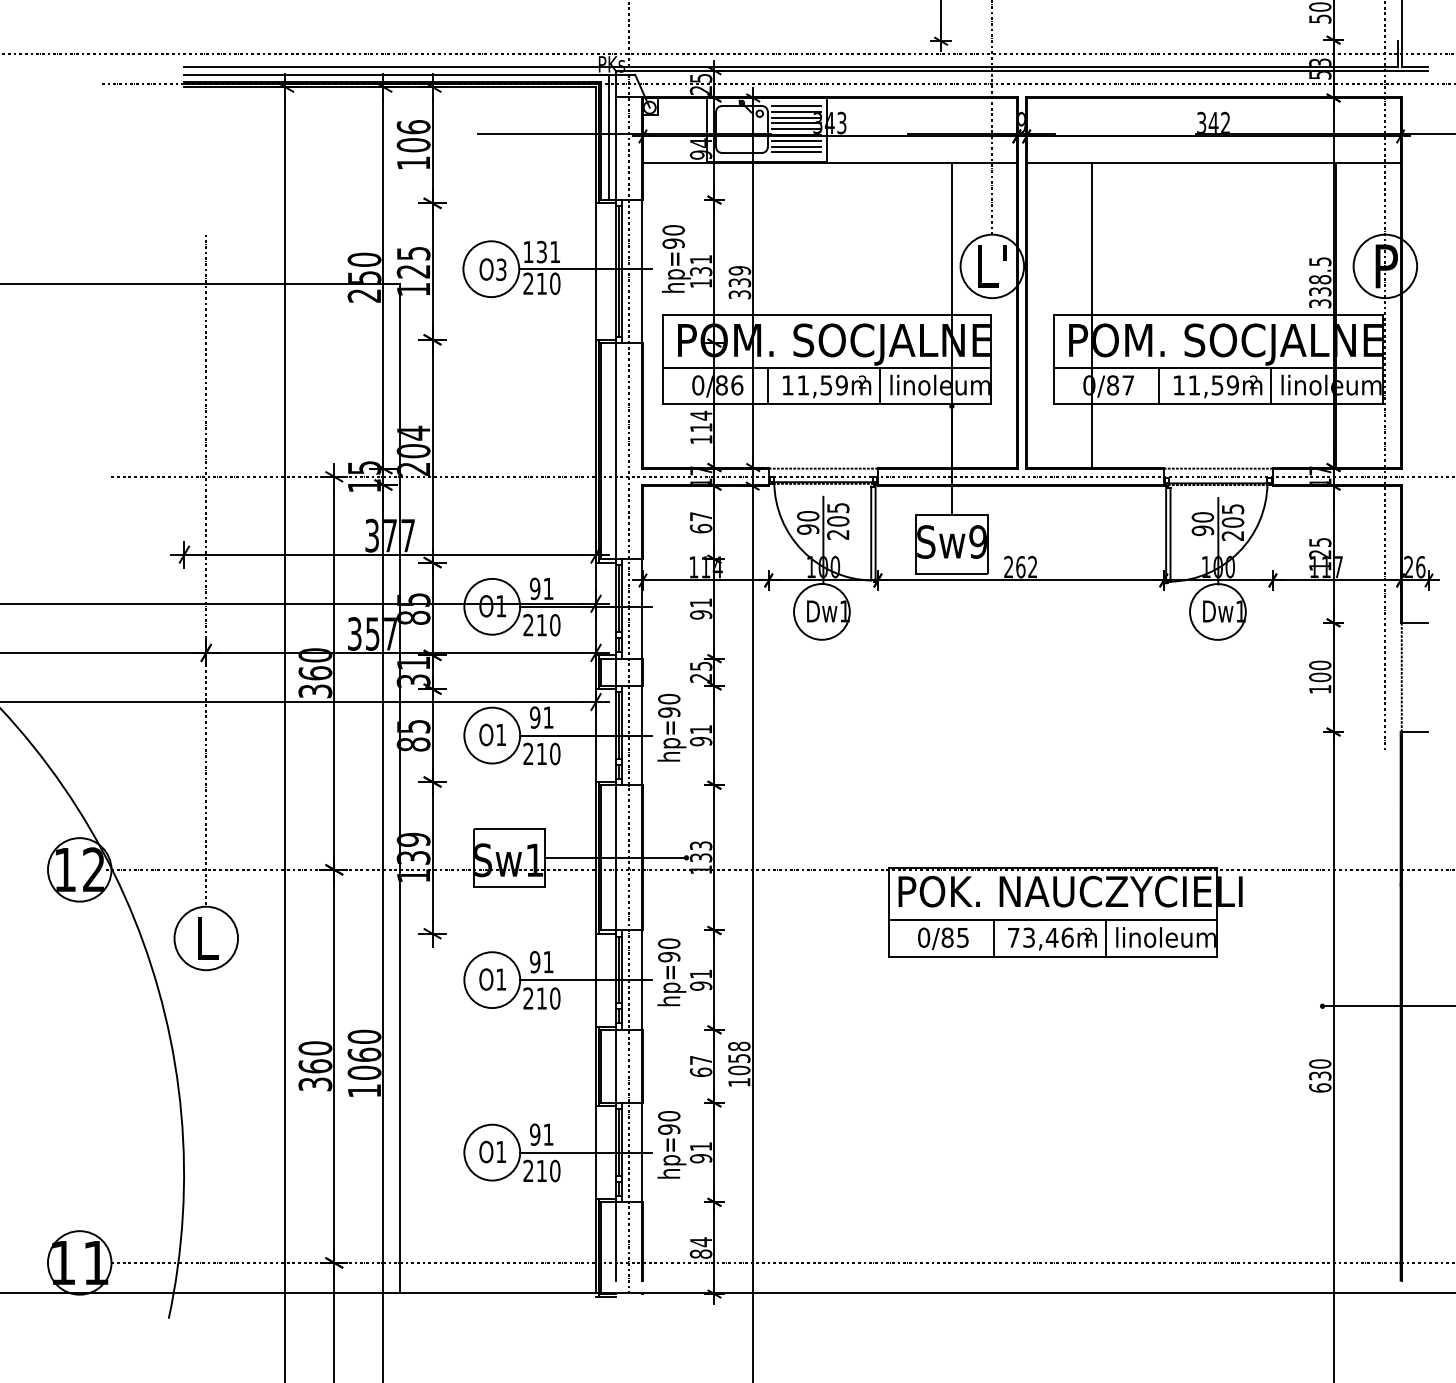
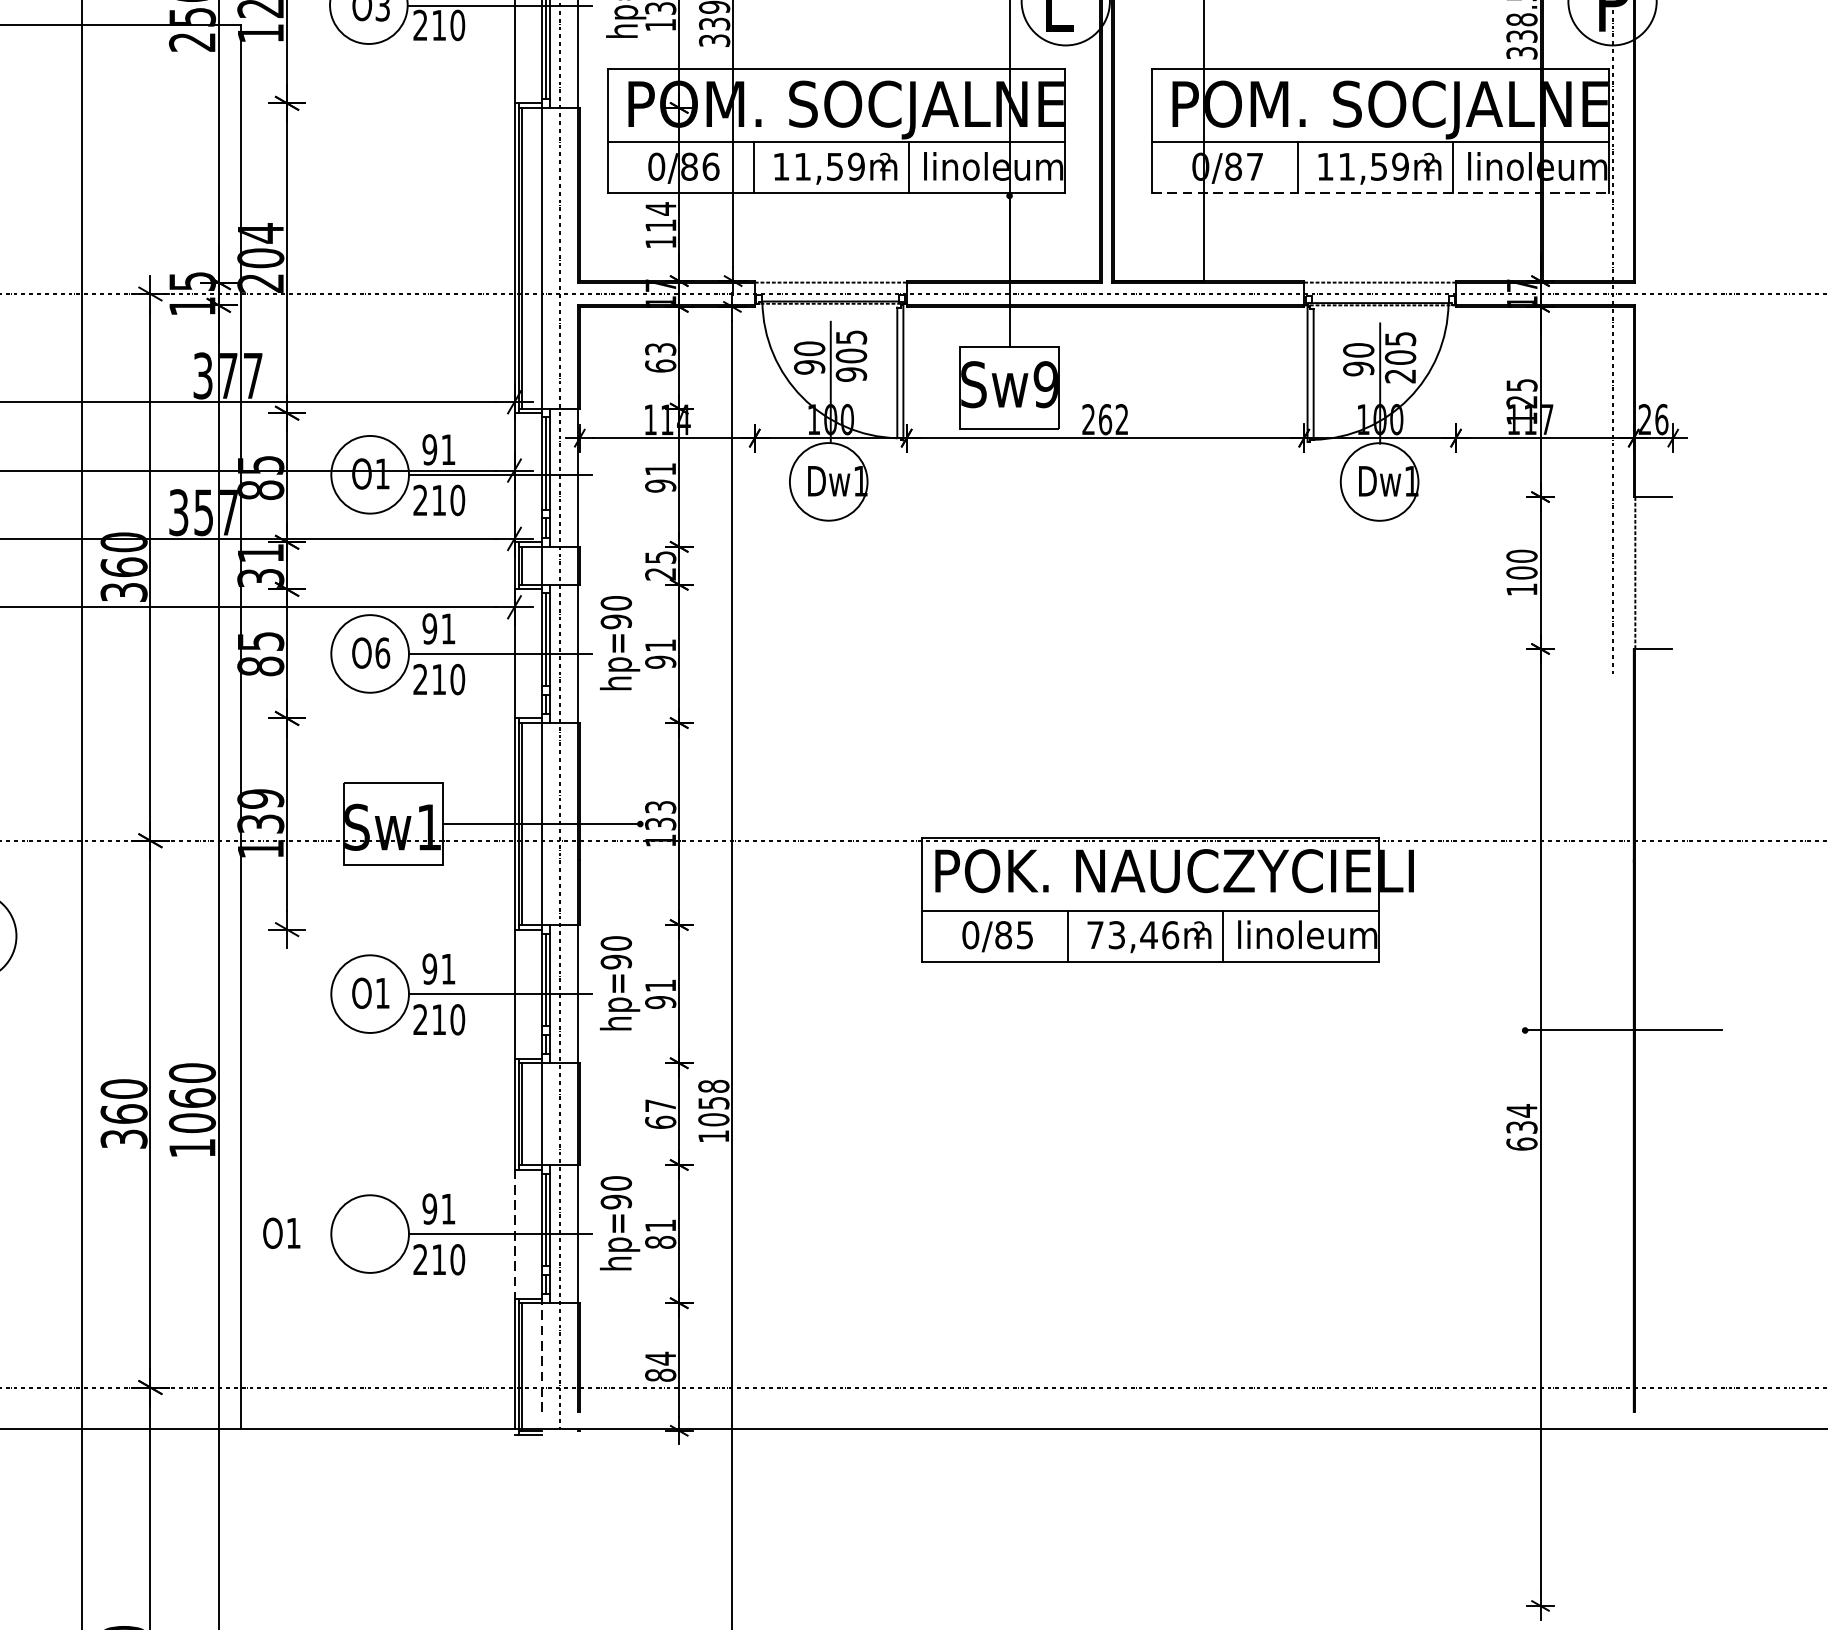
line: (1218, 404) -> (1380, 193), solid -> dashed
text: (700, 516) -> (659, 349), 67 -> 63
text: (838, 534) -> (851, 374), 205 -> 905
text: (501, 734) -> (382, 652), O1 -> O6
text: (1320, 1064) -> (1522, 1111), 630 -> 634
text: (492, 1151) -> (281, 1232), moved
line: (596, 1153) -> (515, 1235), solid -> dashed
text: (701, 1158) -> (661, 1242), 91 -> 81
line: (615, 1240) -> (541, 1356), solid -> dashed

